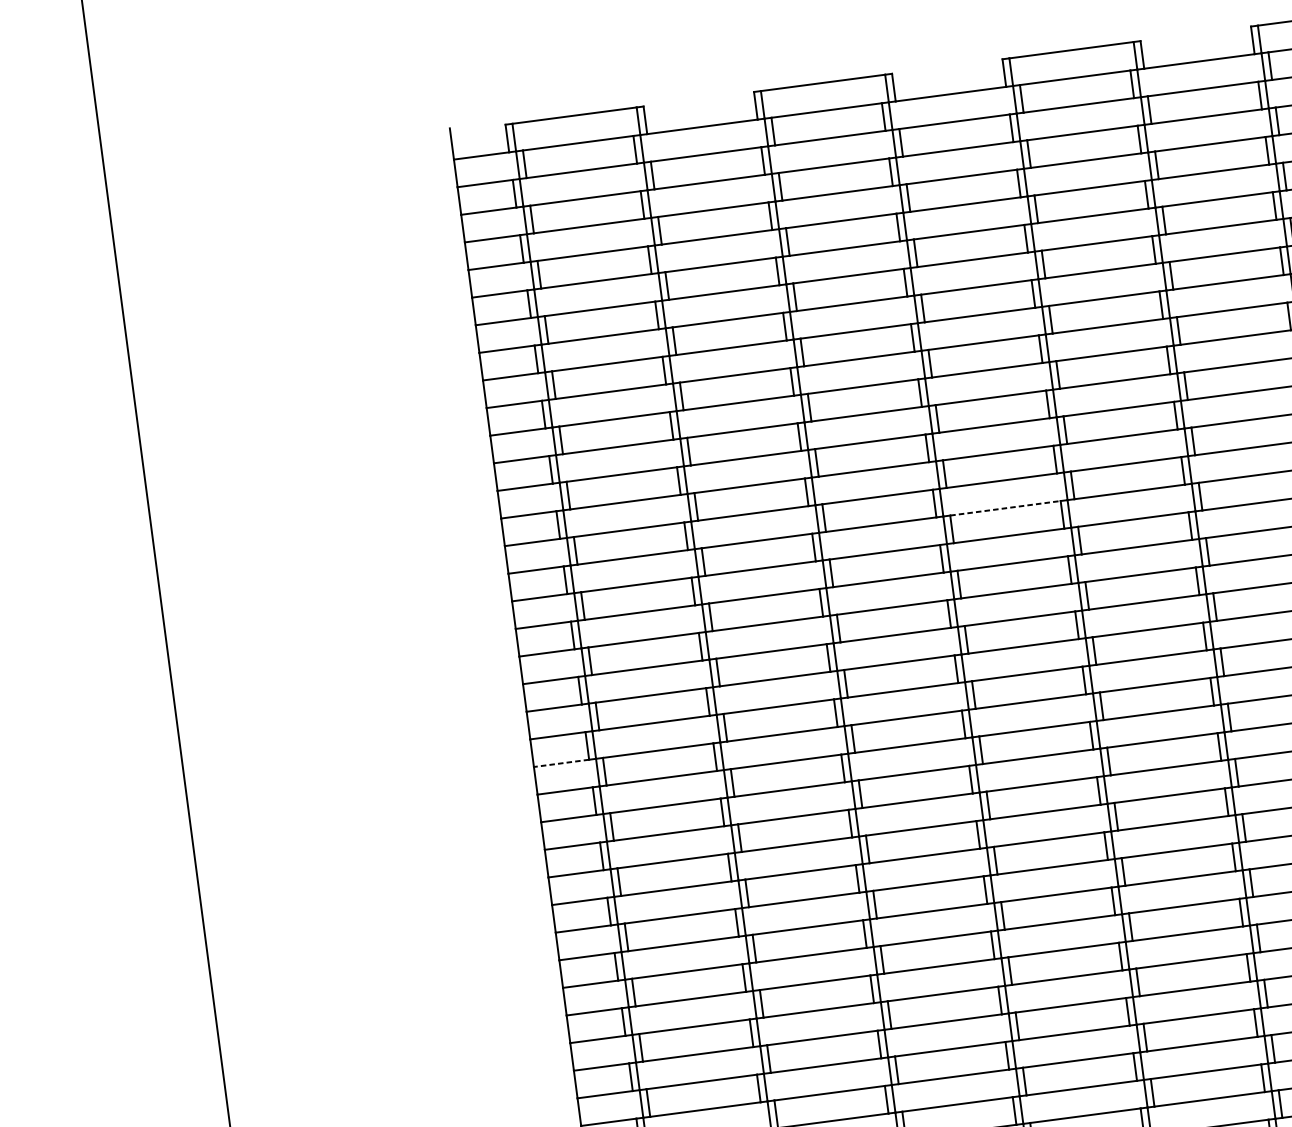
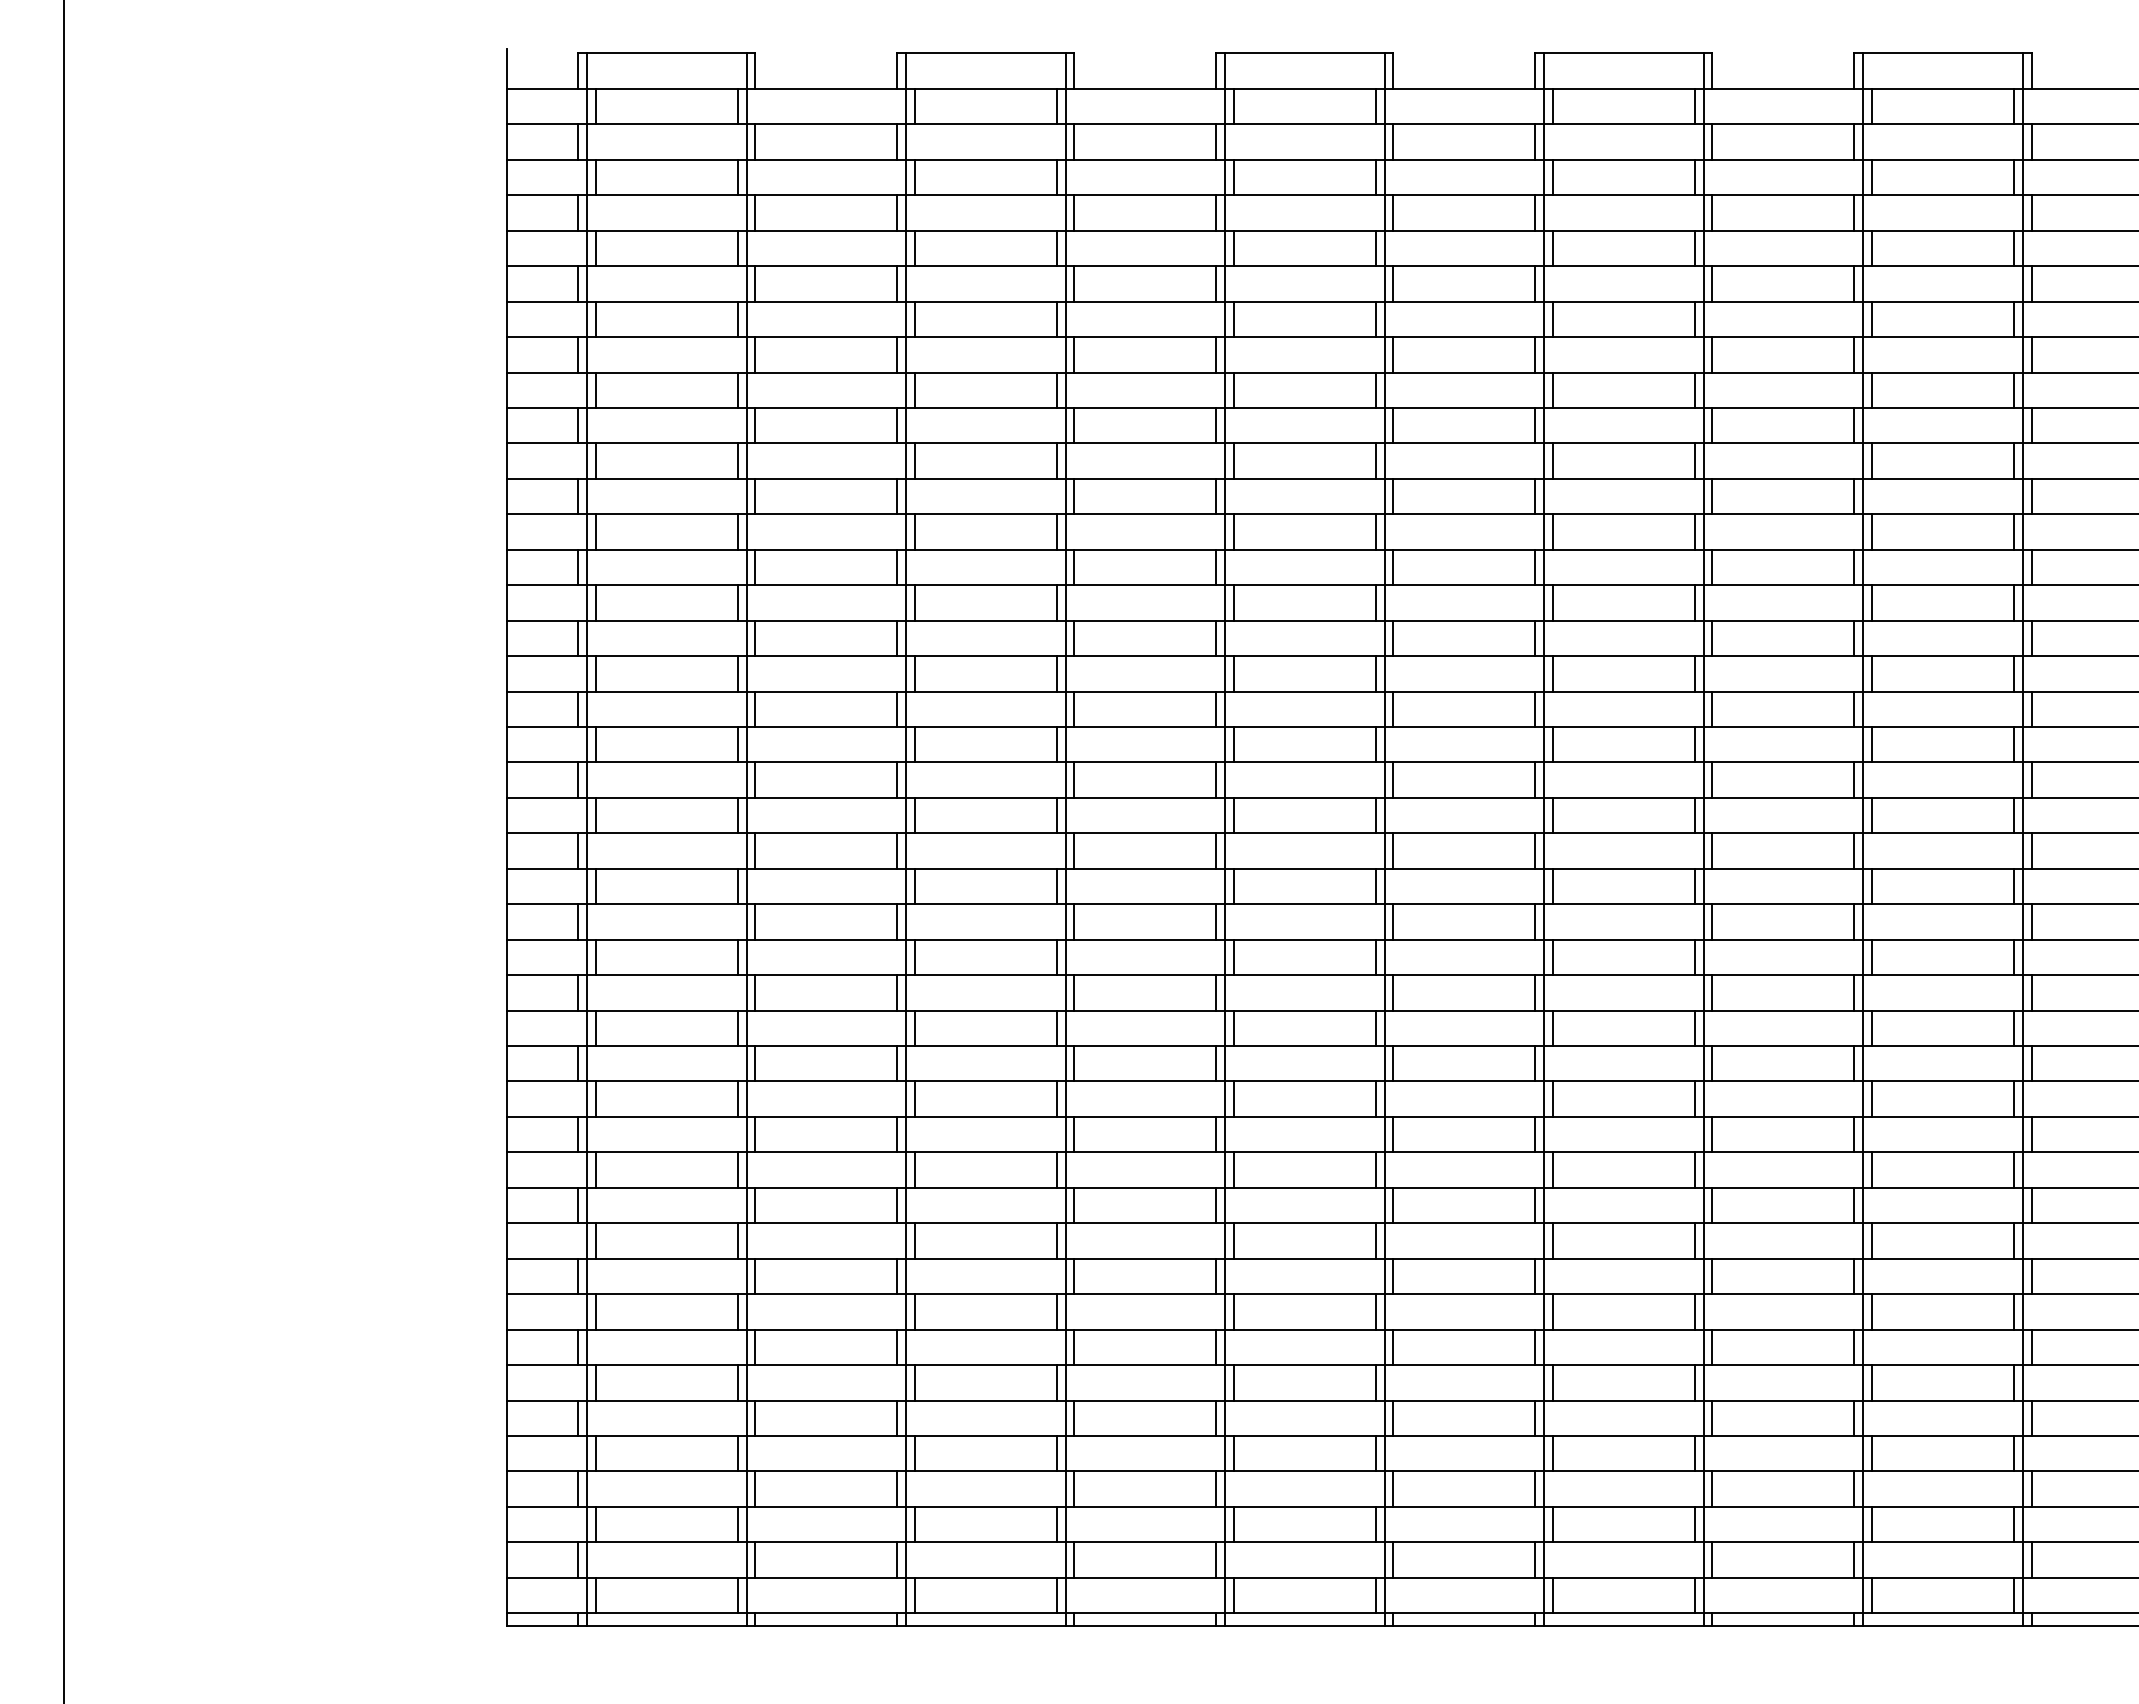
line: (1005, 508) -> (1145, 620), dashed -> solid
line: (561, 763) -> (542, 868), dashed -> solid

